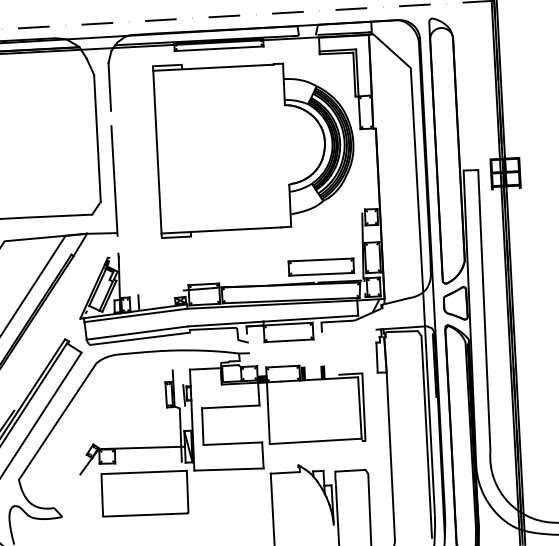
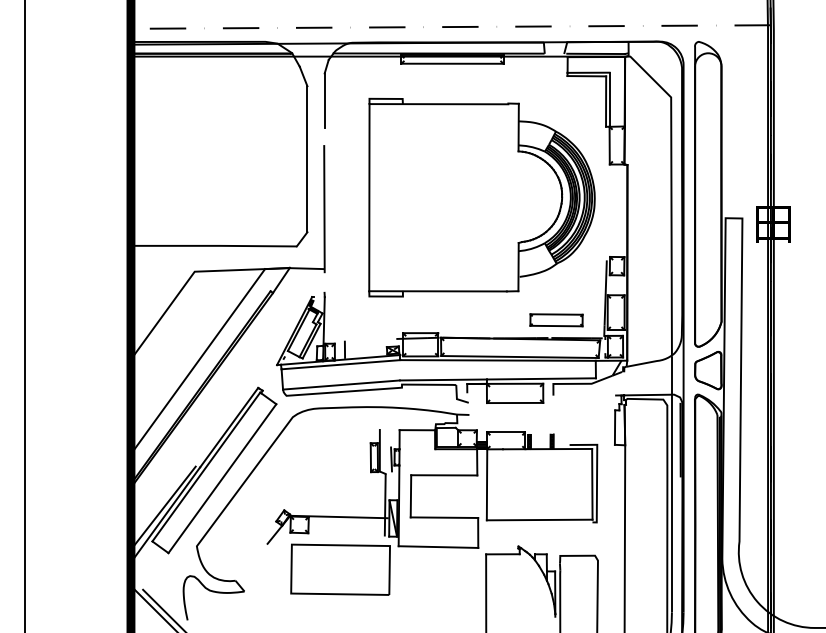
part: (254, 146) -> (481, 197), moved
part: (321, 266) -> (556, 319), size x0.7

